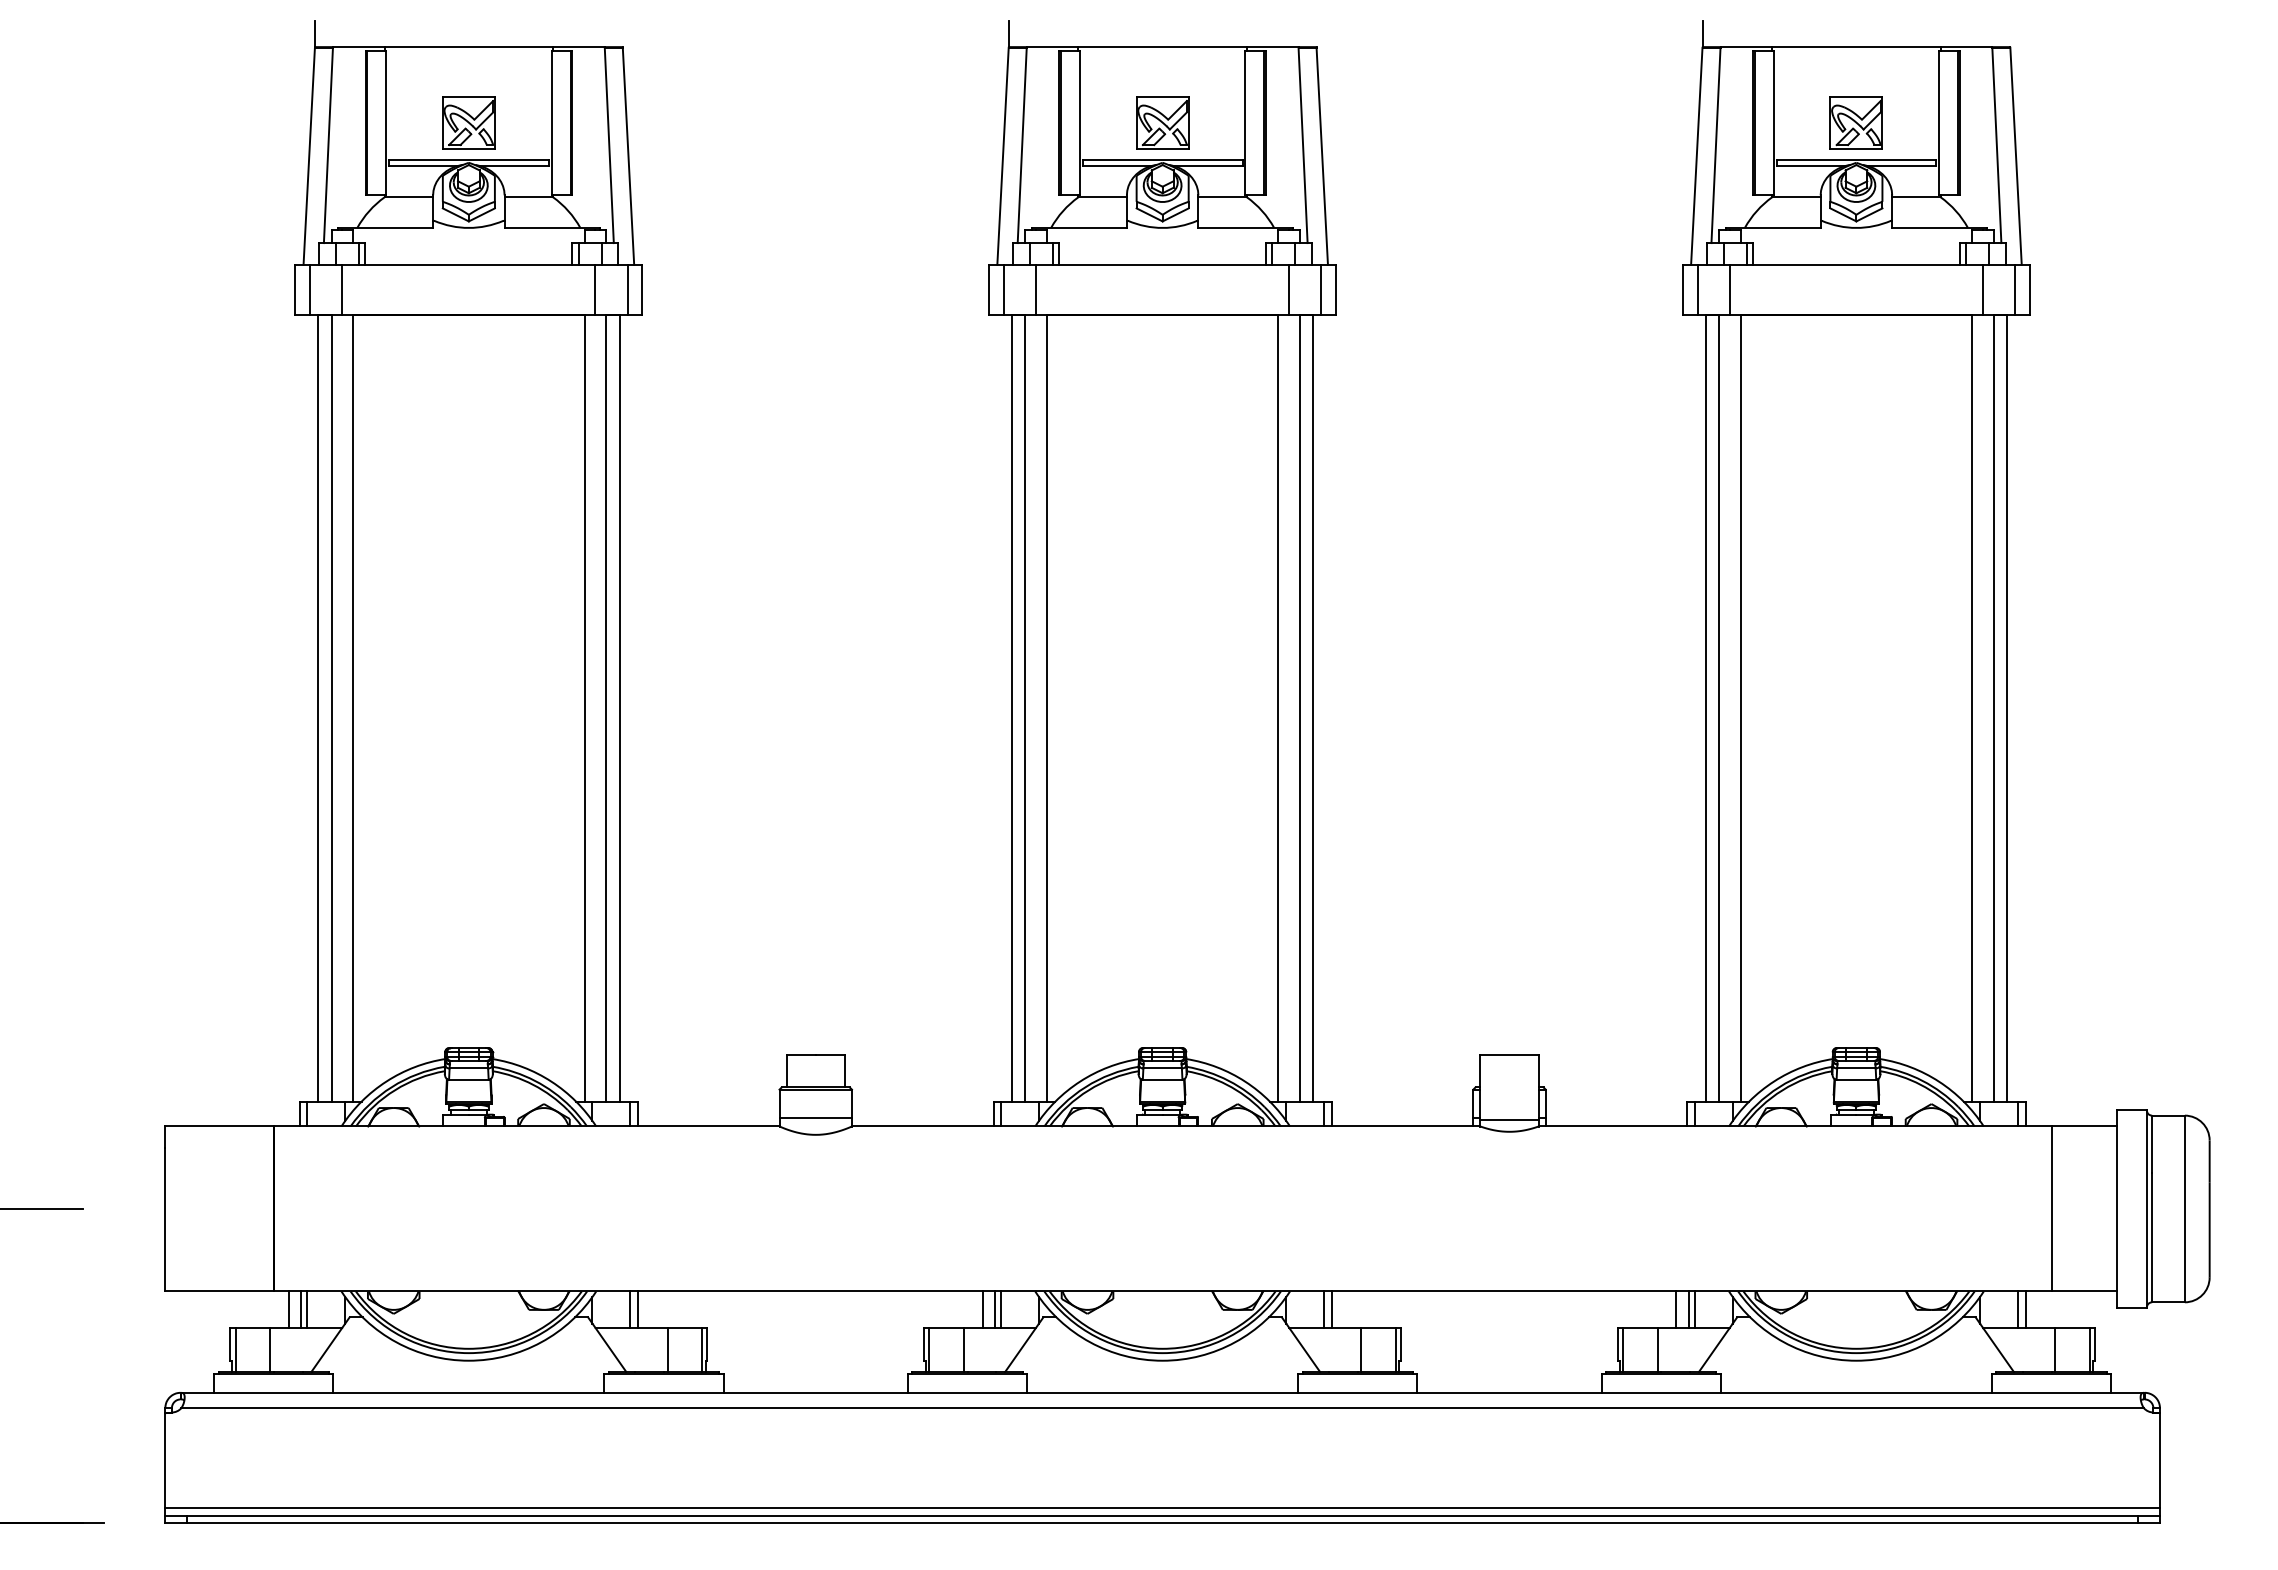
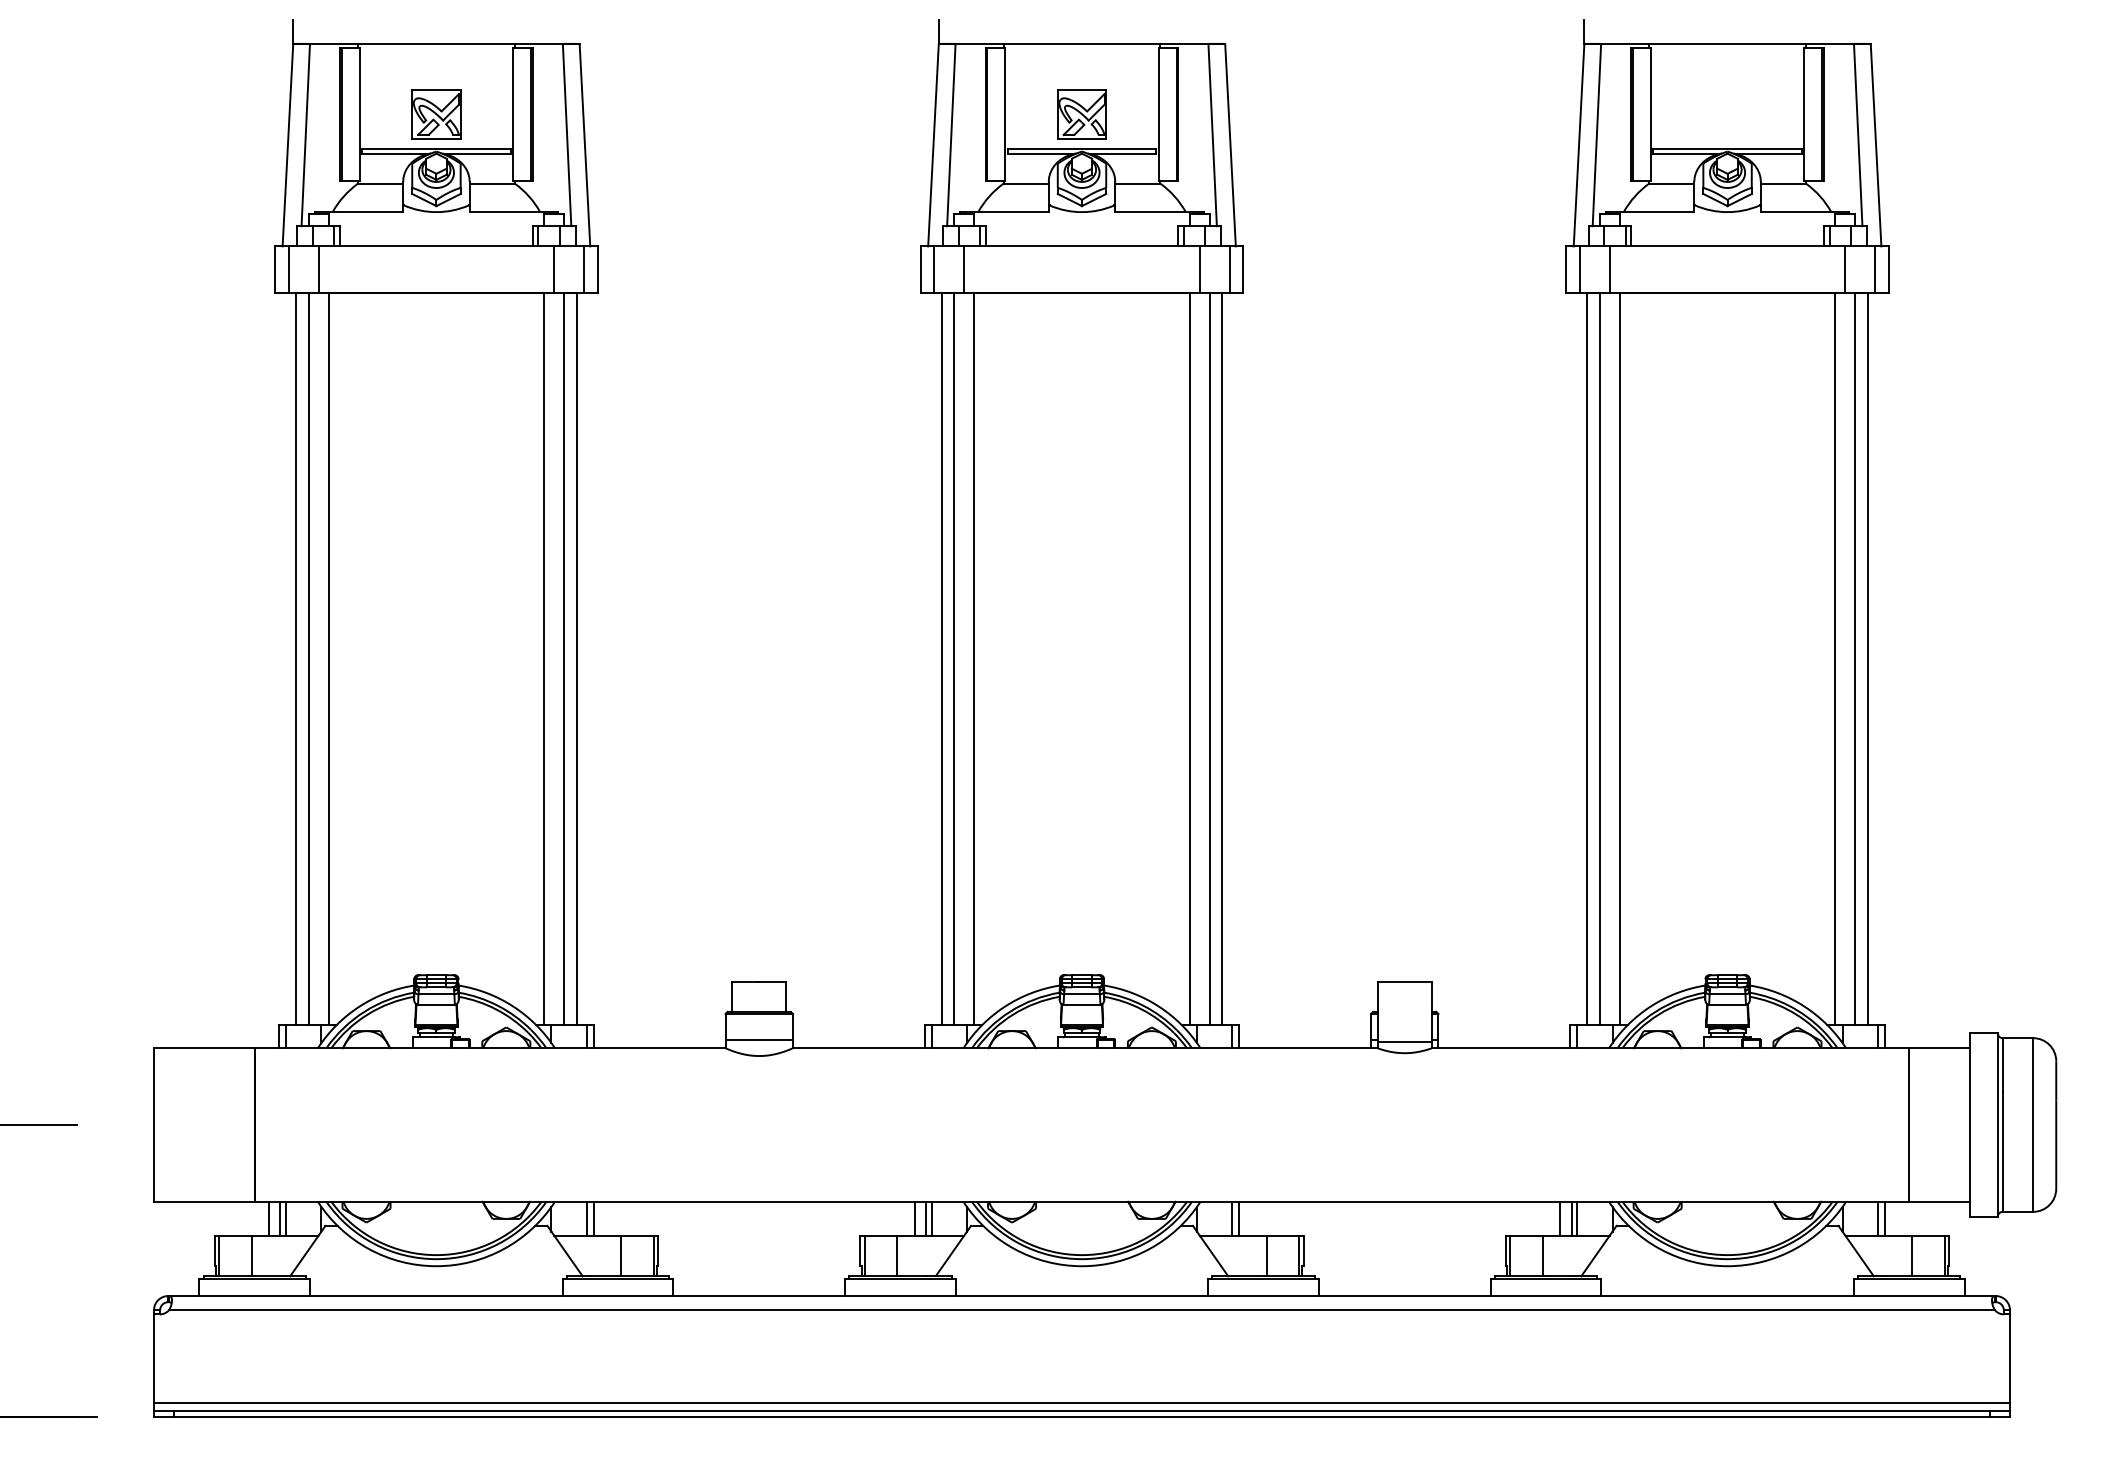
part: (1855, 122) -> (1726, 114), removed

